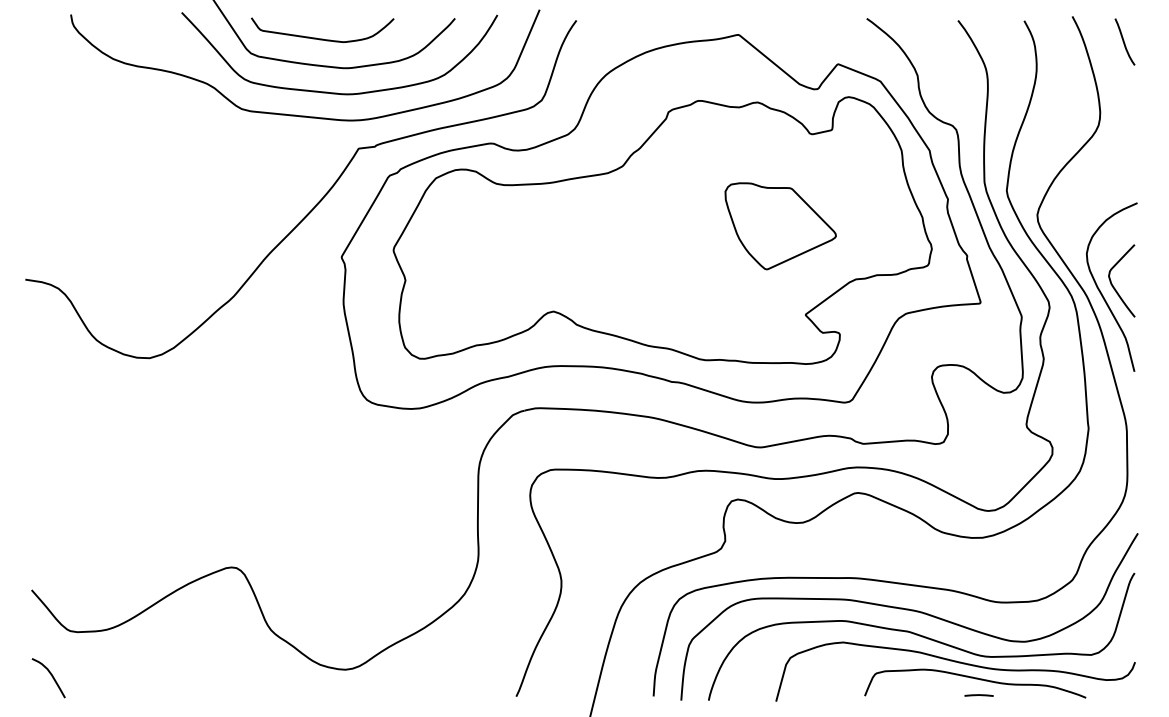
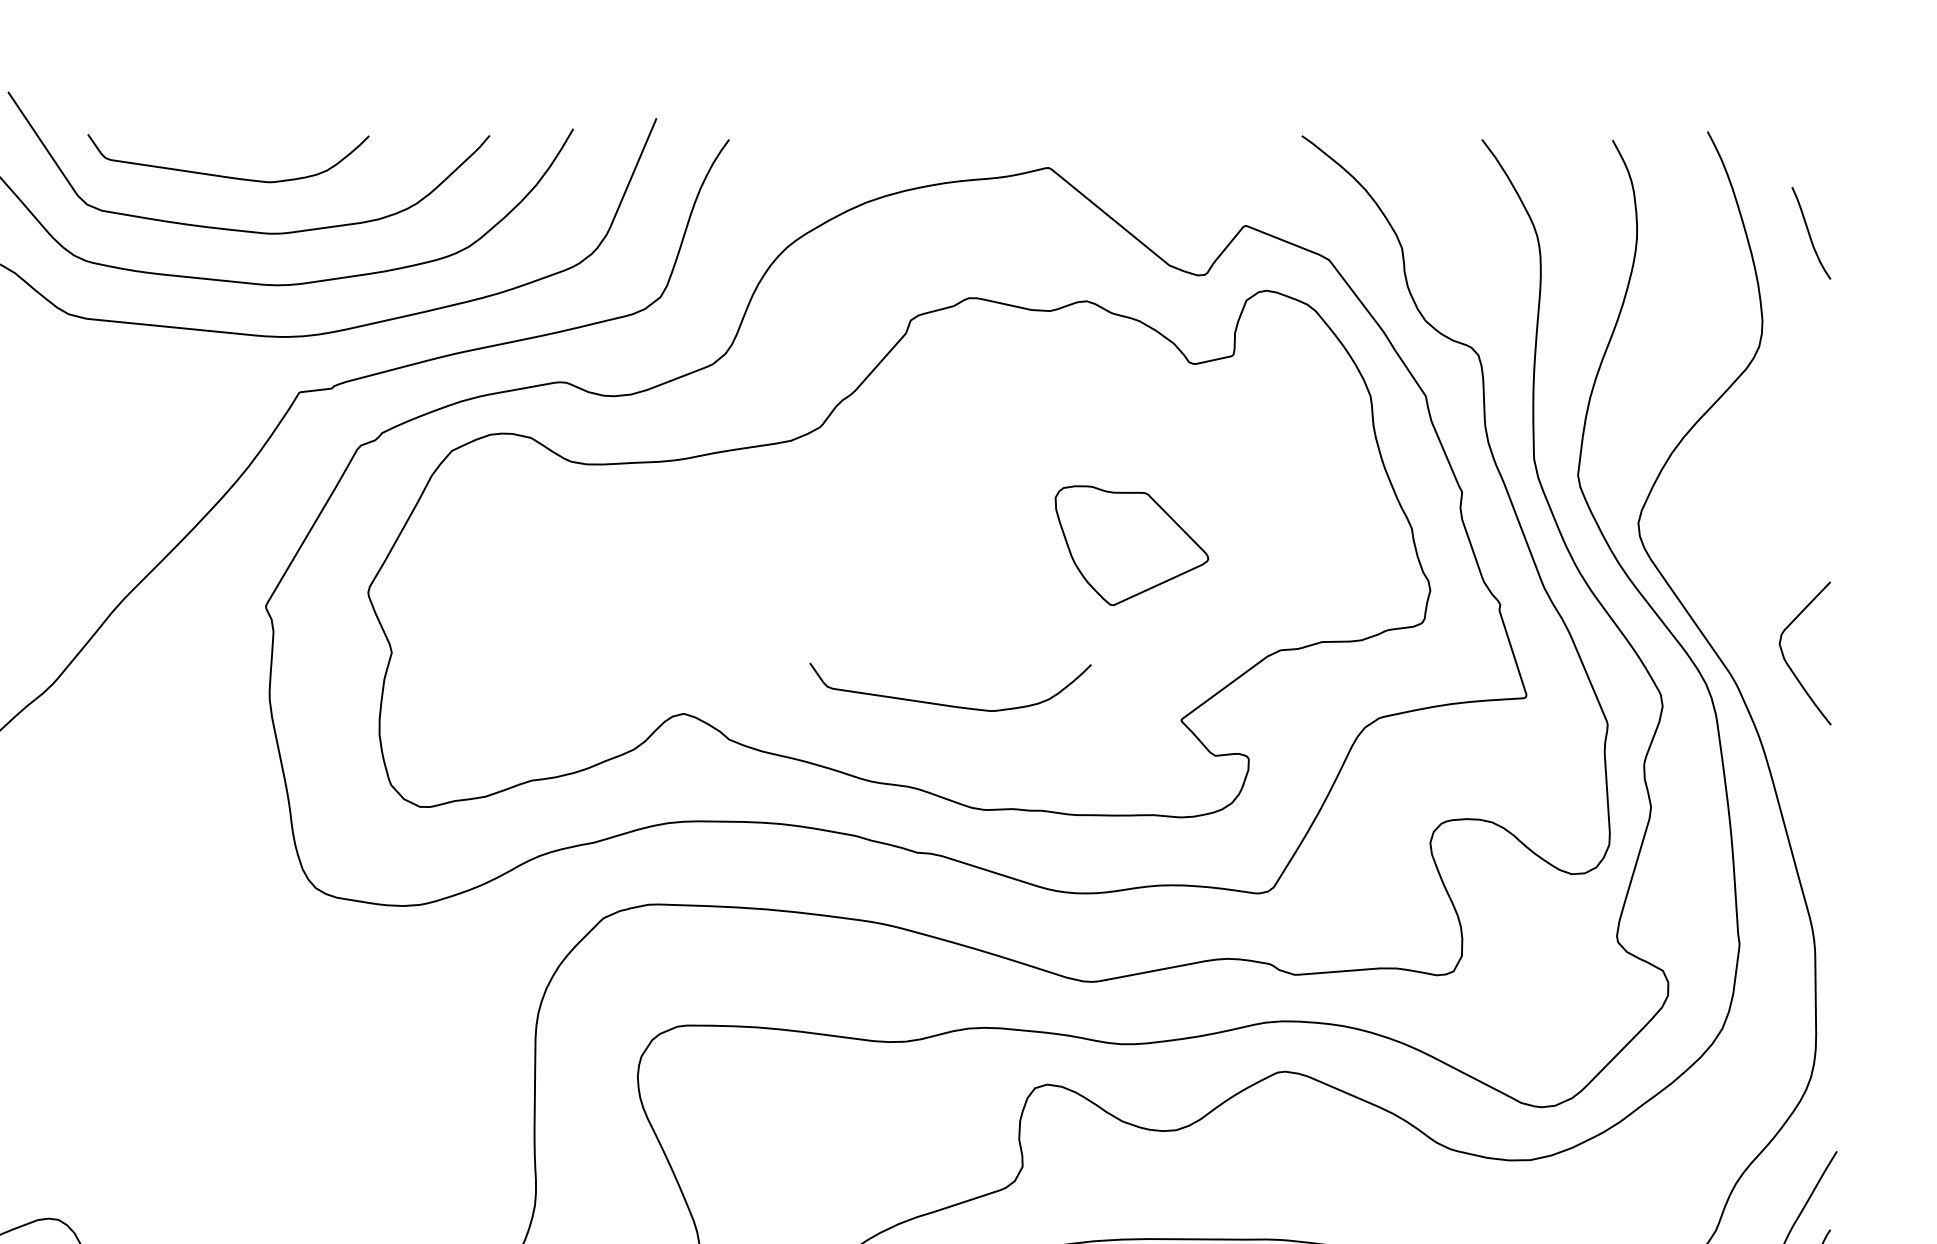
curve: (1124, 41) -> (1810, 232), moved
part: (780, 226) -> (1131, 545), size x0.7
curve: (1102, 293) -> (1766, 678), removed
curve: (688, 306) -> (950, 703), added

